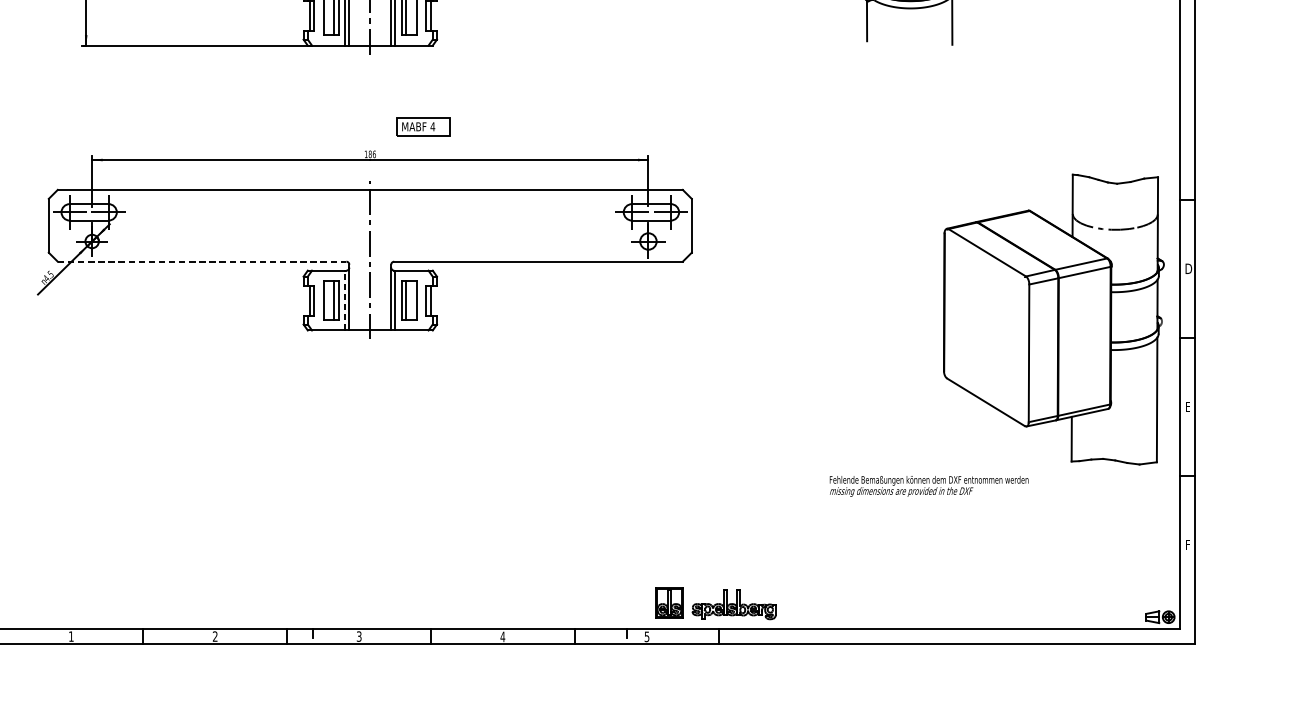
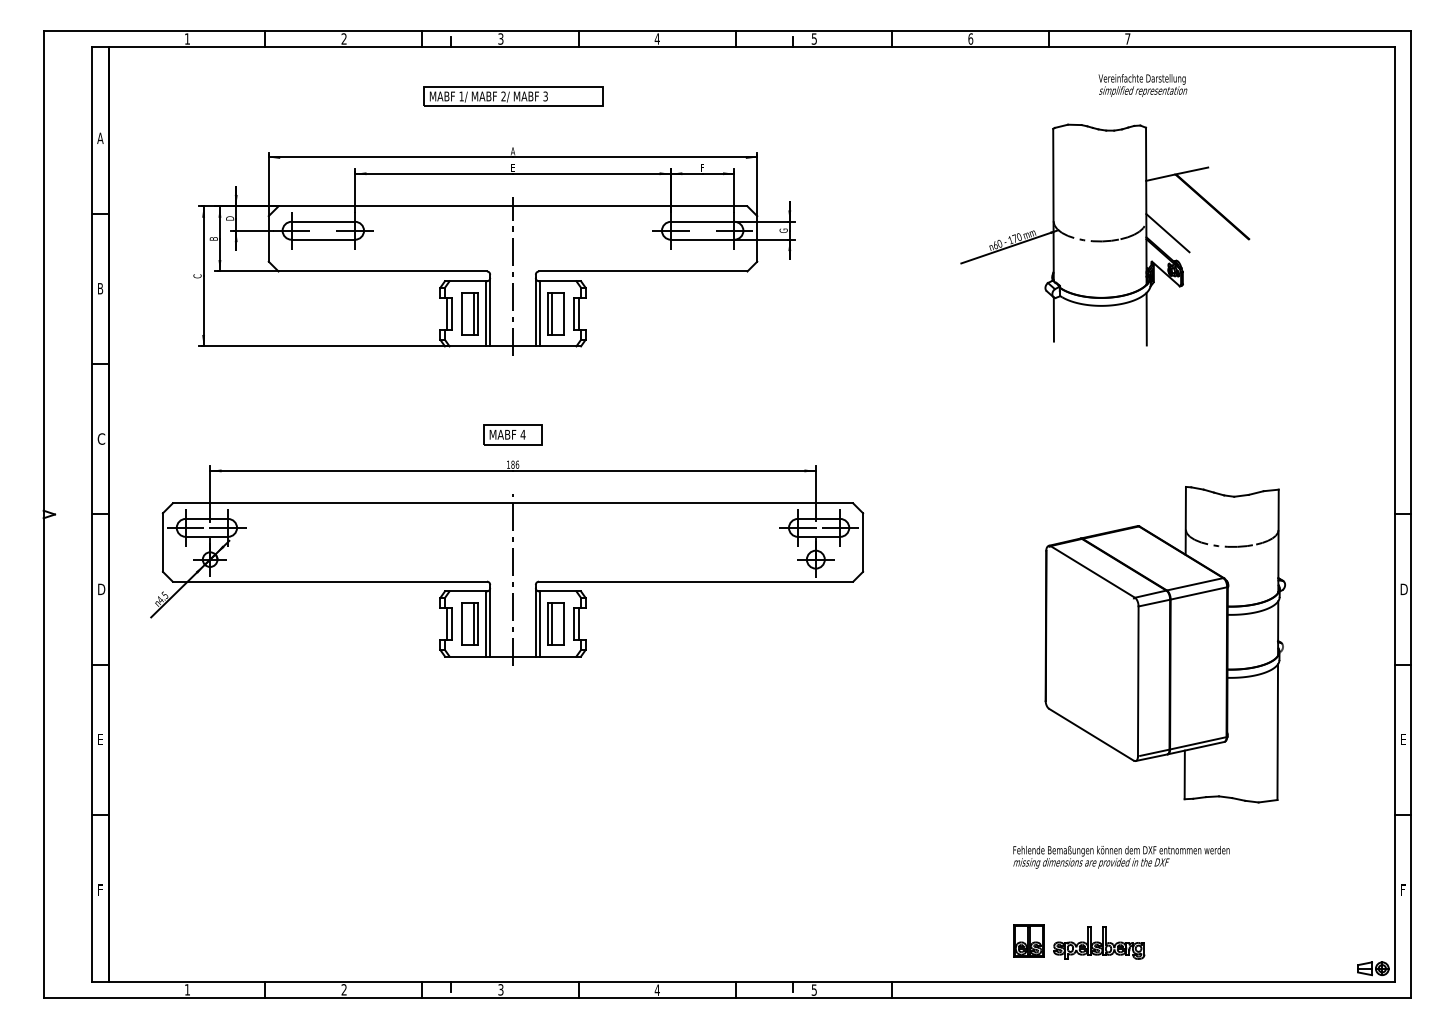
part: (423, 126) -> (512, 434), moved
line: (202, 261) -> (330, 581), dashed -> solid
line: (345, 300) -> (485, 623), dashed -> solid
part: (1053, 319) -> (1164, 644), moved
text: (929, 486) -> (1121, 857), moved
part: (716, 603) -> (1079, 941), moved

